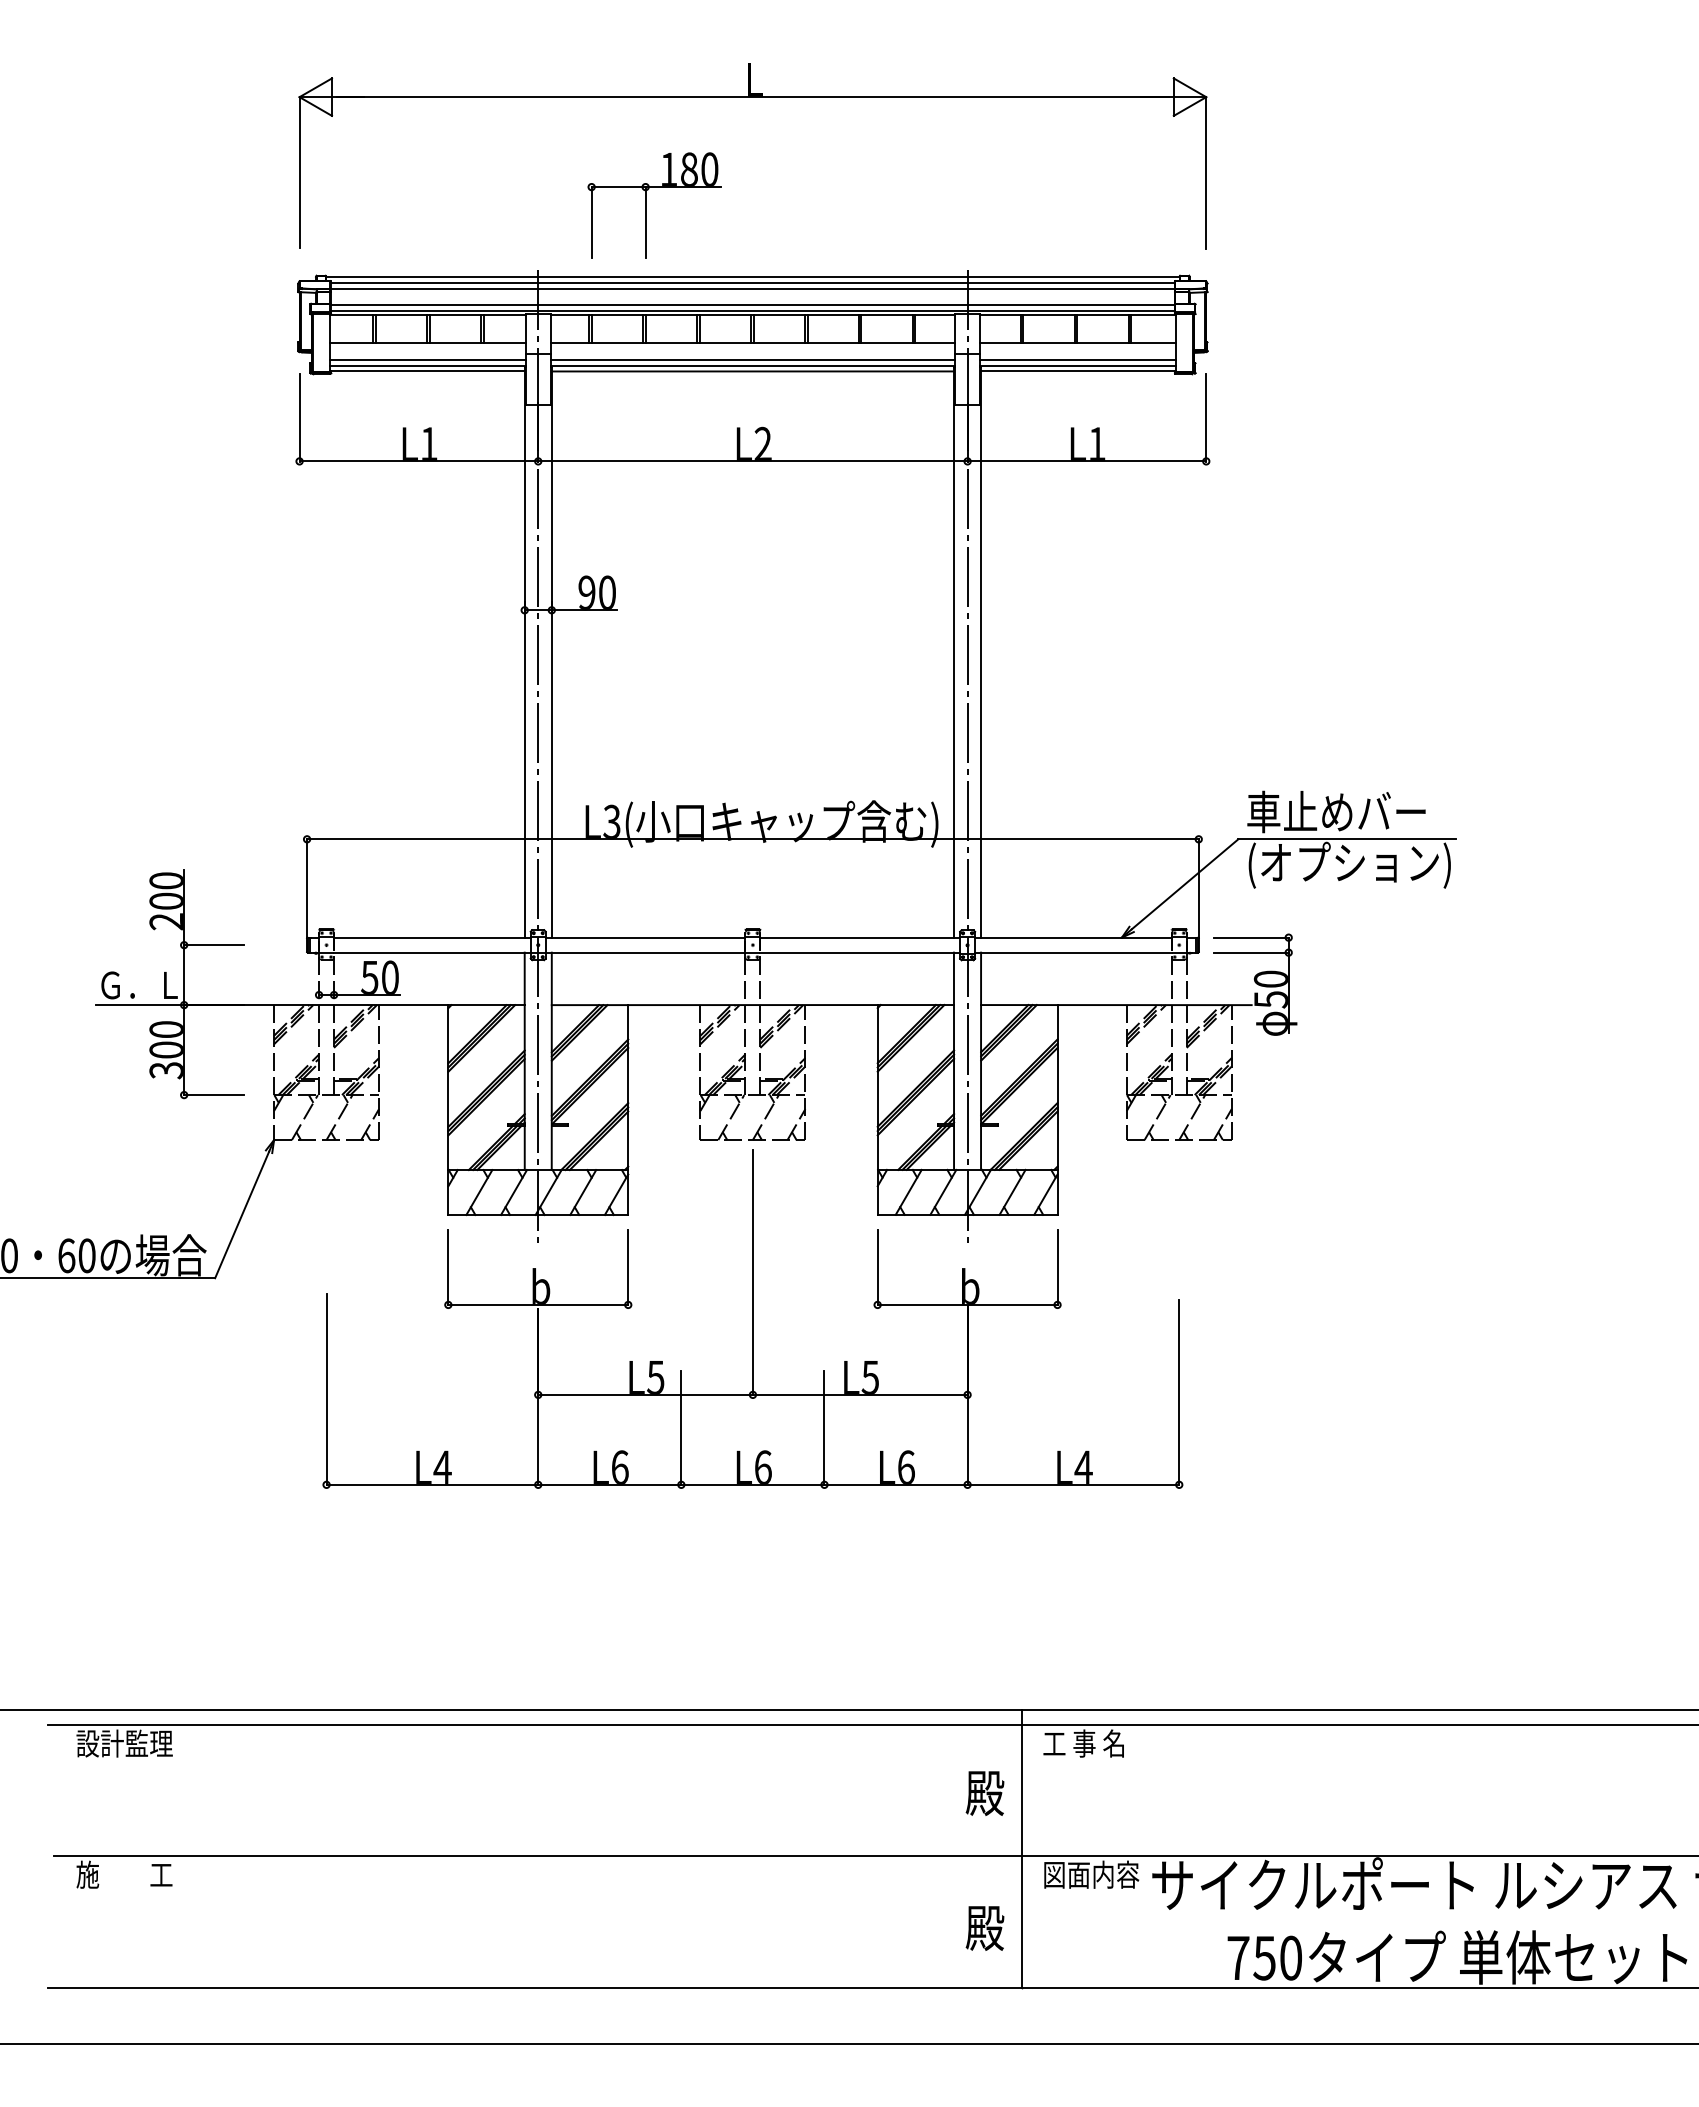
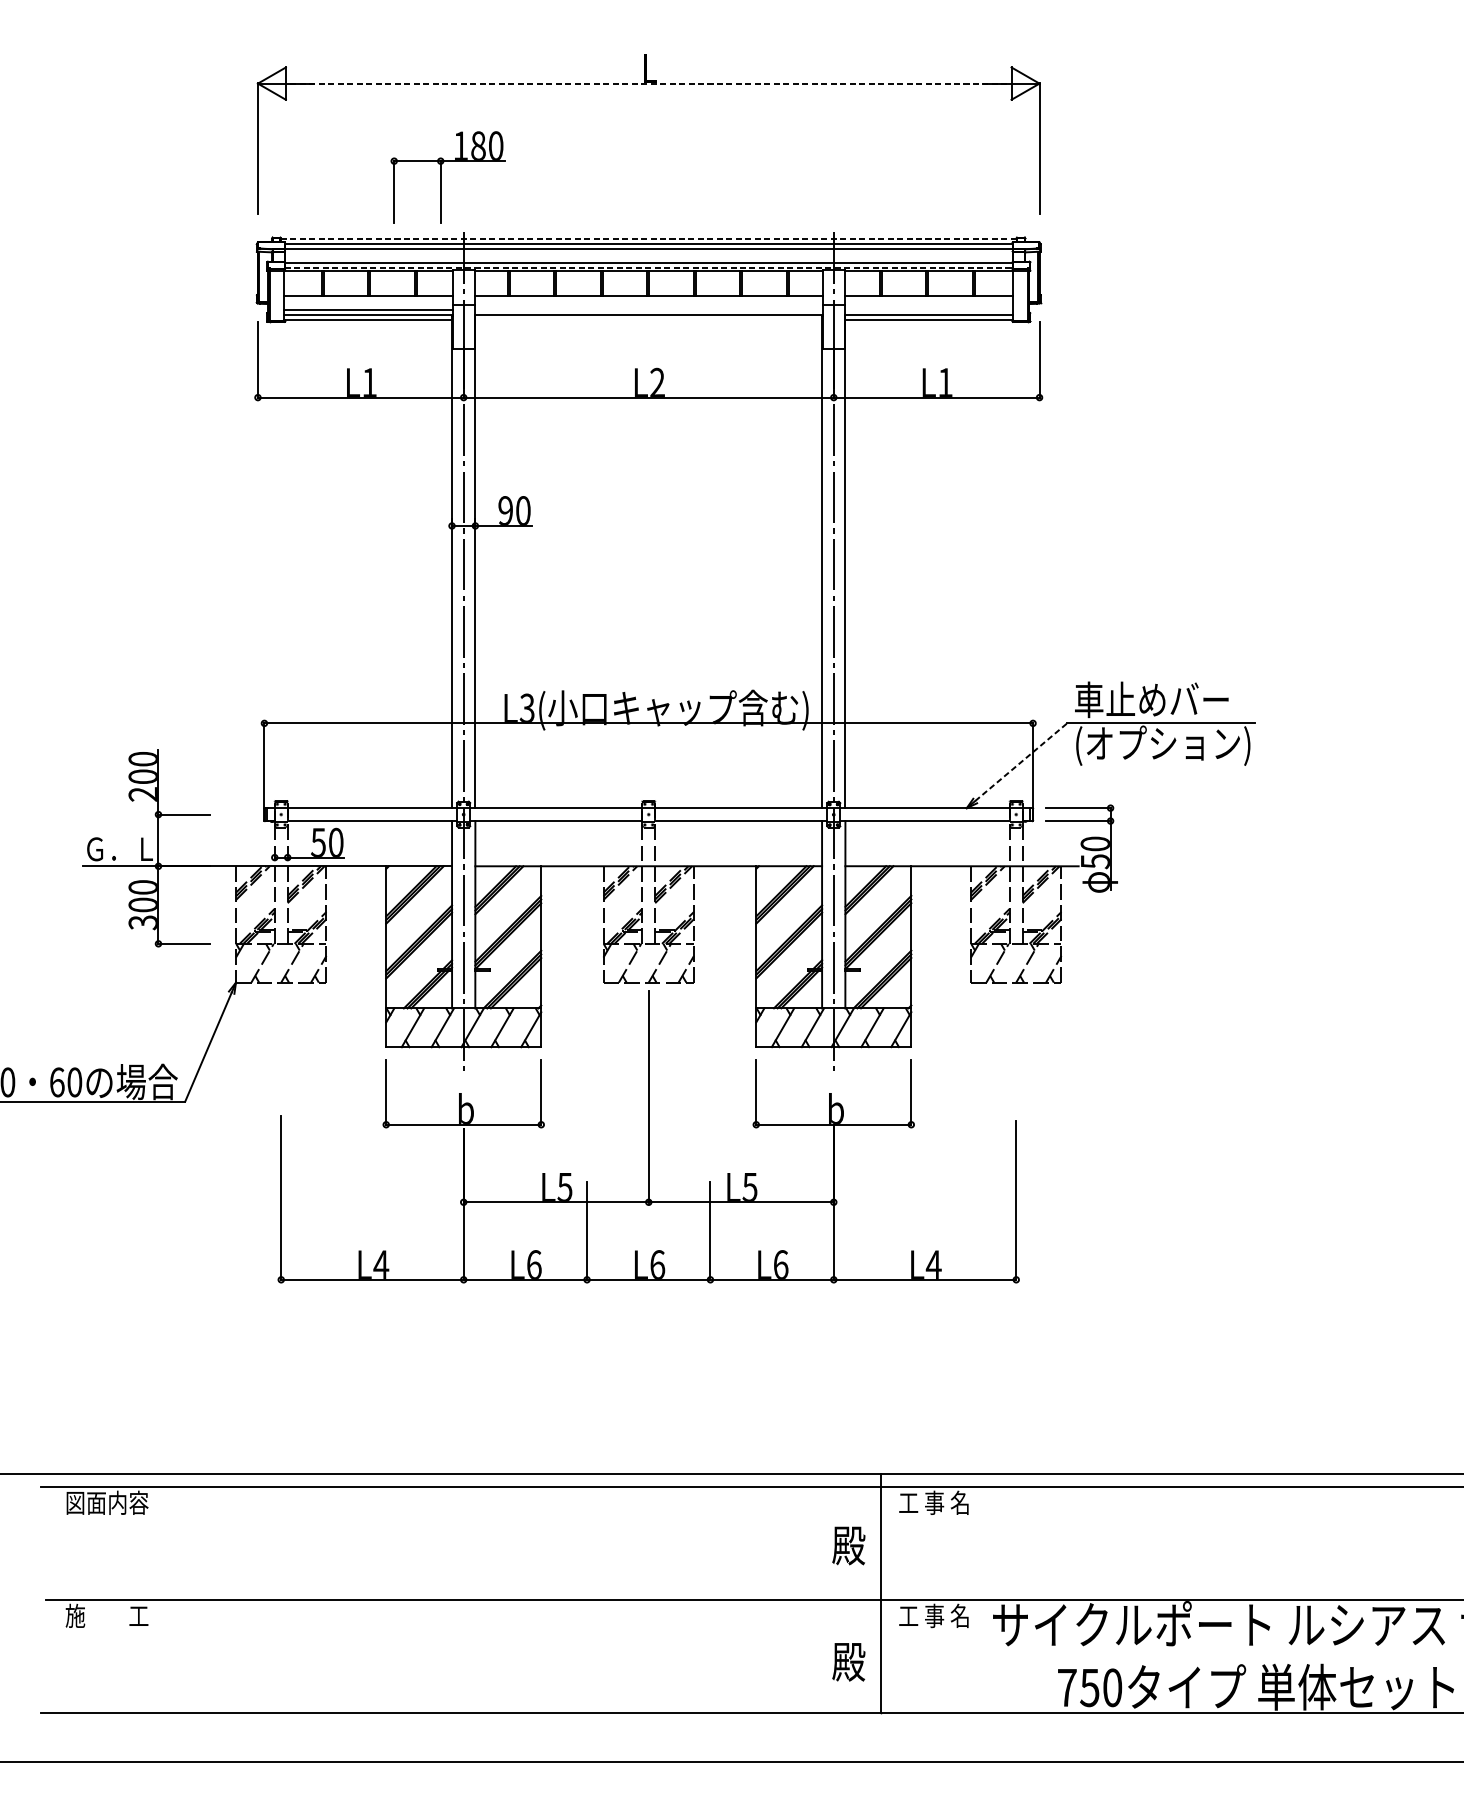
line: (752, 97) -> (648, 83), solid -> dashed
part: (646, 205) -> (441, 177), moved
line: (752, 277) -> (648, 239), solid -> dashed
line: (753, 310) -> (649, 267), solid -> dashed
line: (752, 360) -> (648, 310), removed
line: (1077, 360) -> (928, 310), removed
line: (752, 371) -> (648, 320), removed
line: (1184, 884) -> (1020, 762), solid -> dashed
text: (124, 1743) -> (107, 1502), 設計監理 -> 図面内容
text: (1091, 1874) -> (940, 1615), 図面内容 -> 工 事 名

